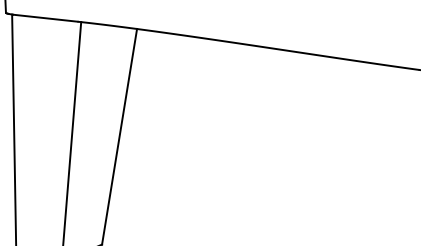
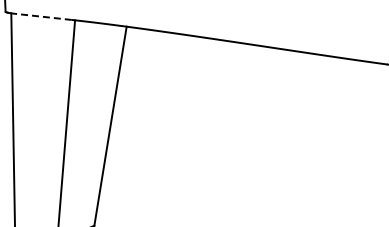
line: (45, 17) -> (42, 16), solid -> dashed

